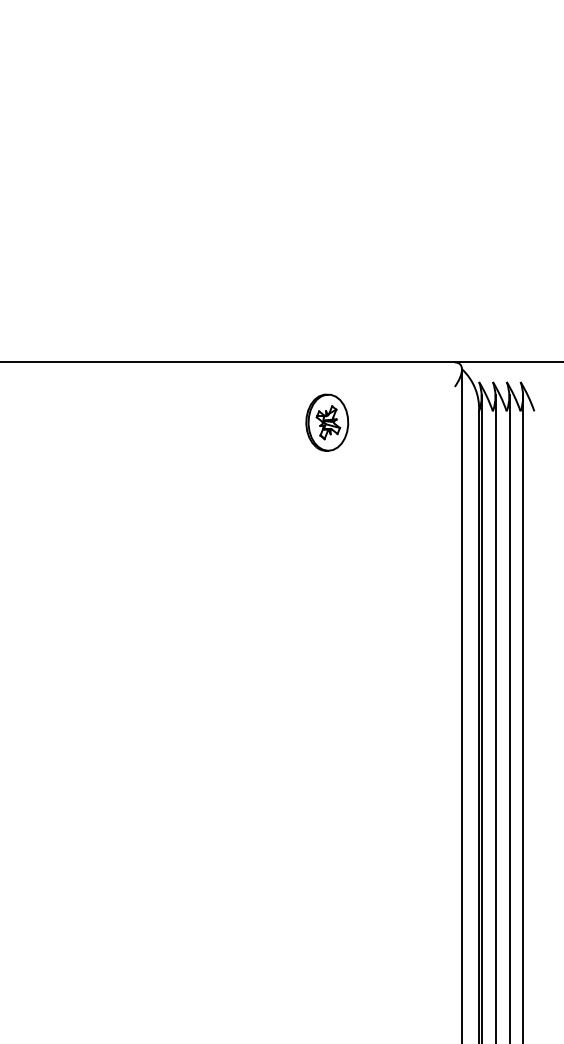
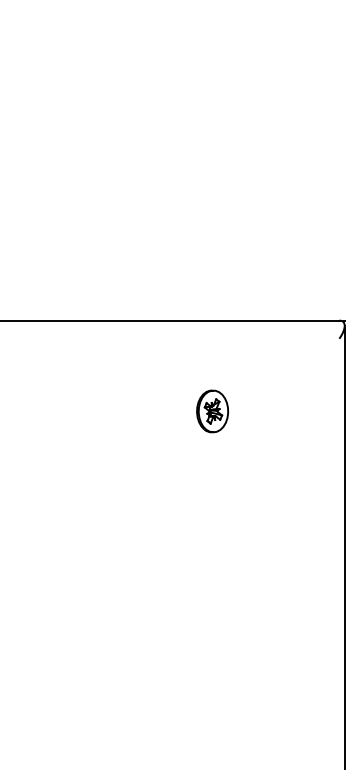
part: (327, 422) -> (212, 411), moved

